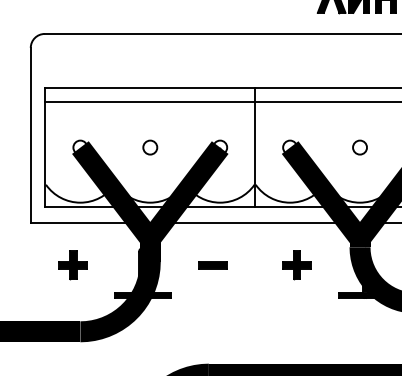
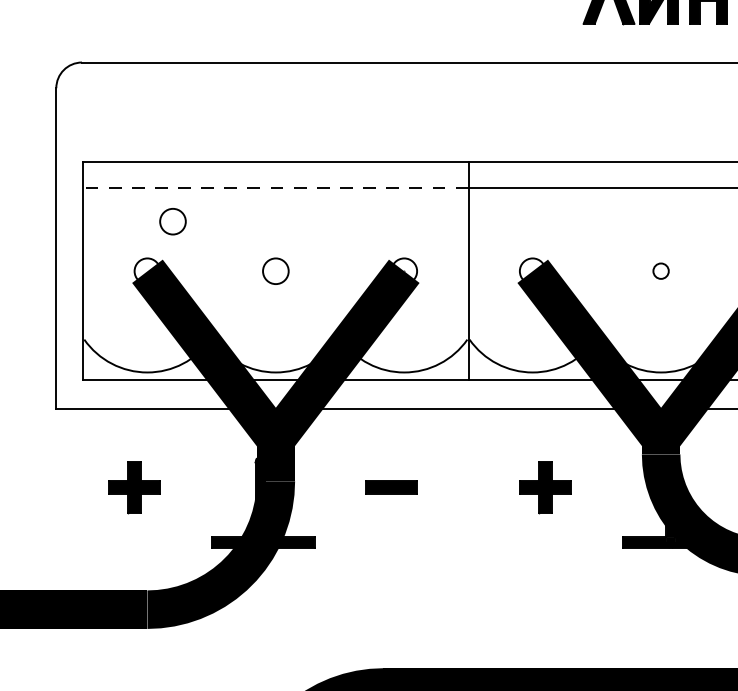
line: (150, 102) -> (276, 188), solid -> dashed
circle: (94, 120) -> (173, 221), added
circle: (359, 147) -> (660, 271), size x0.6

